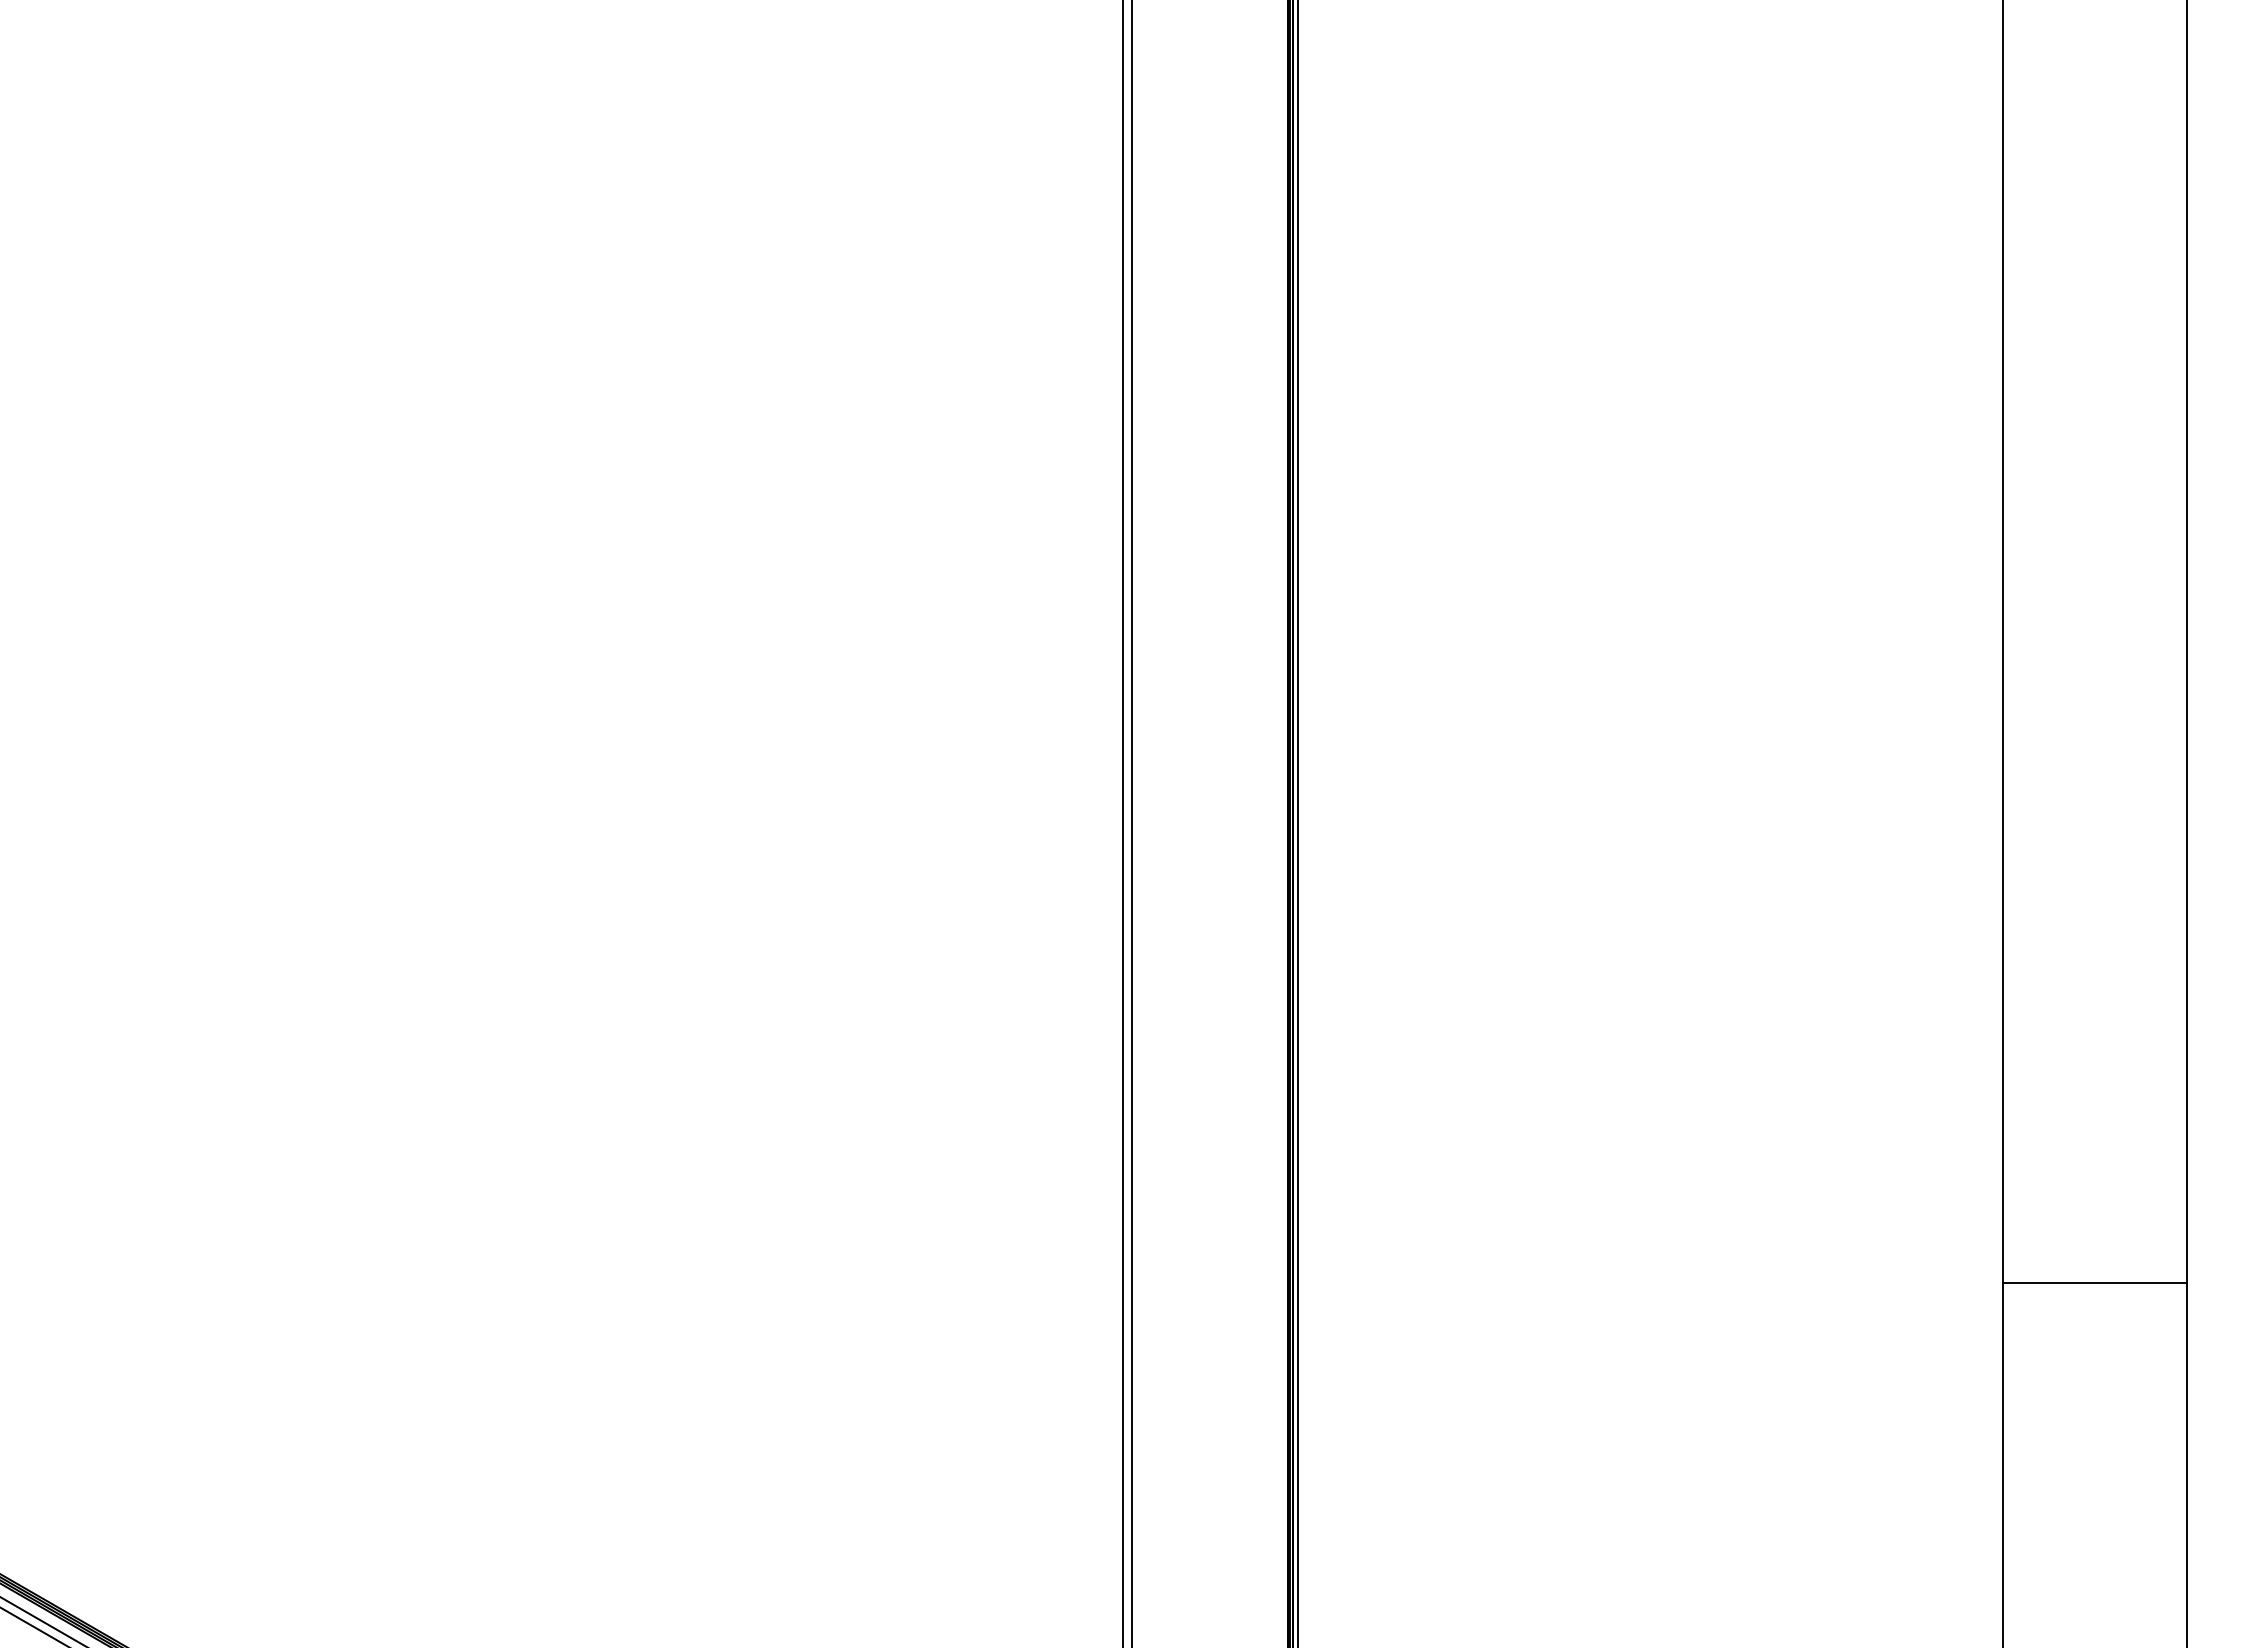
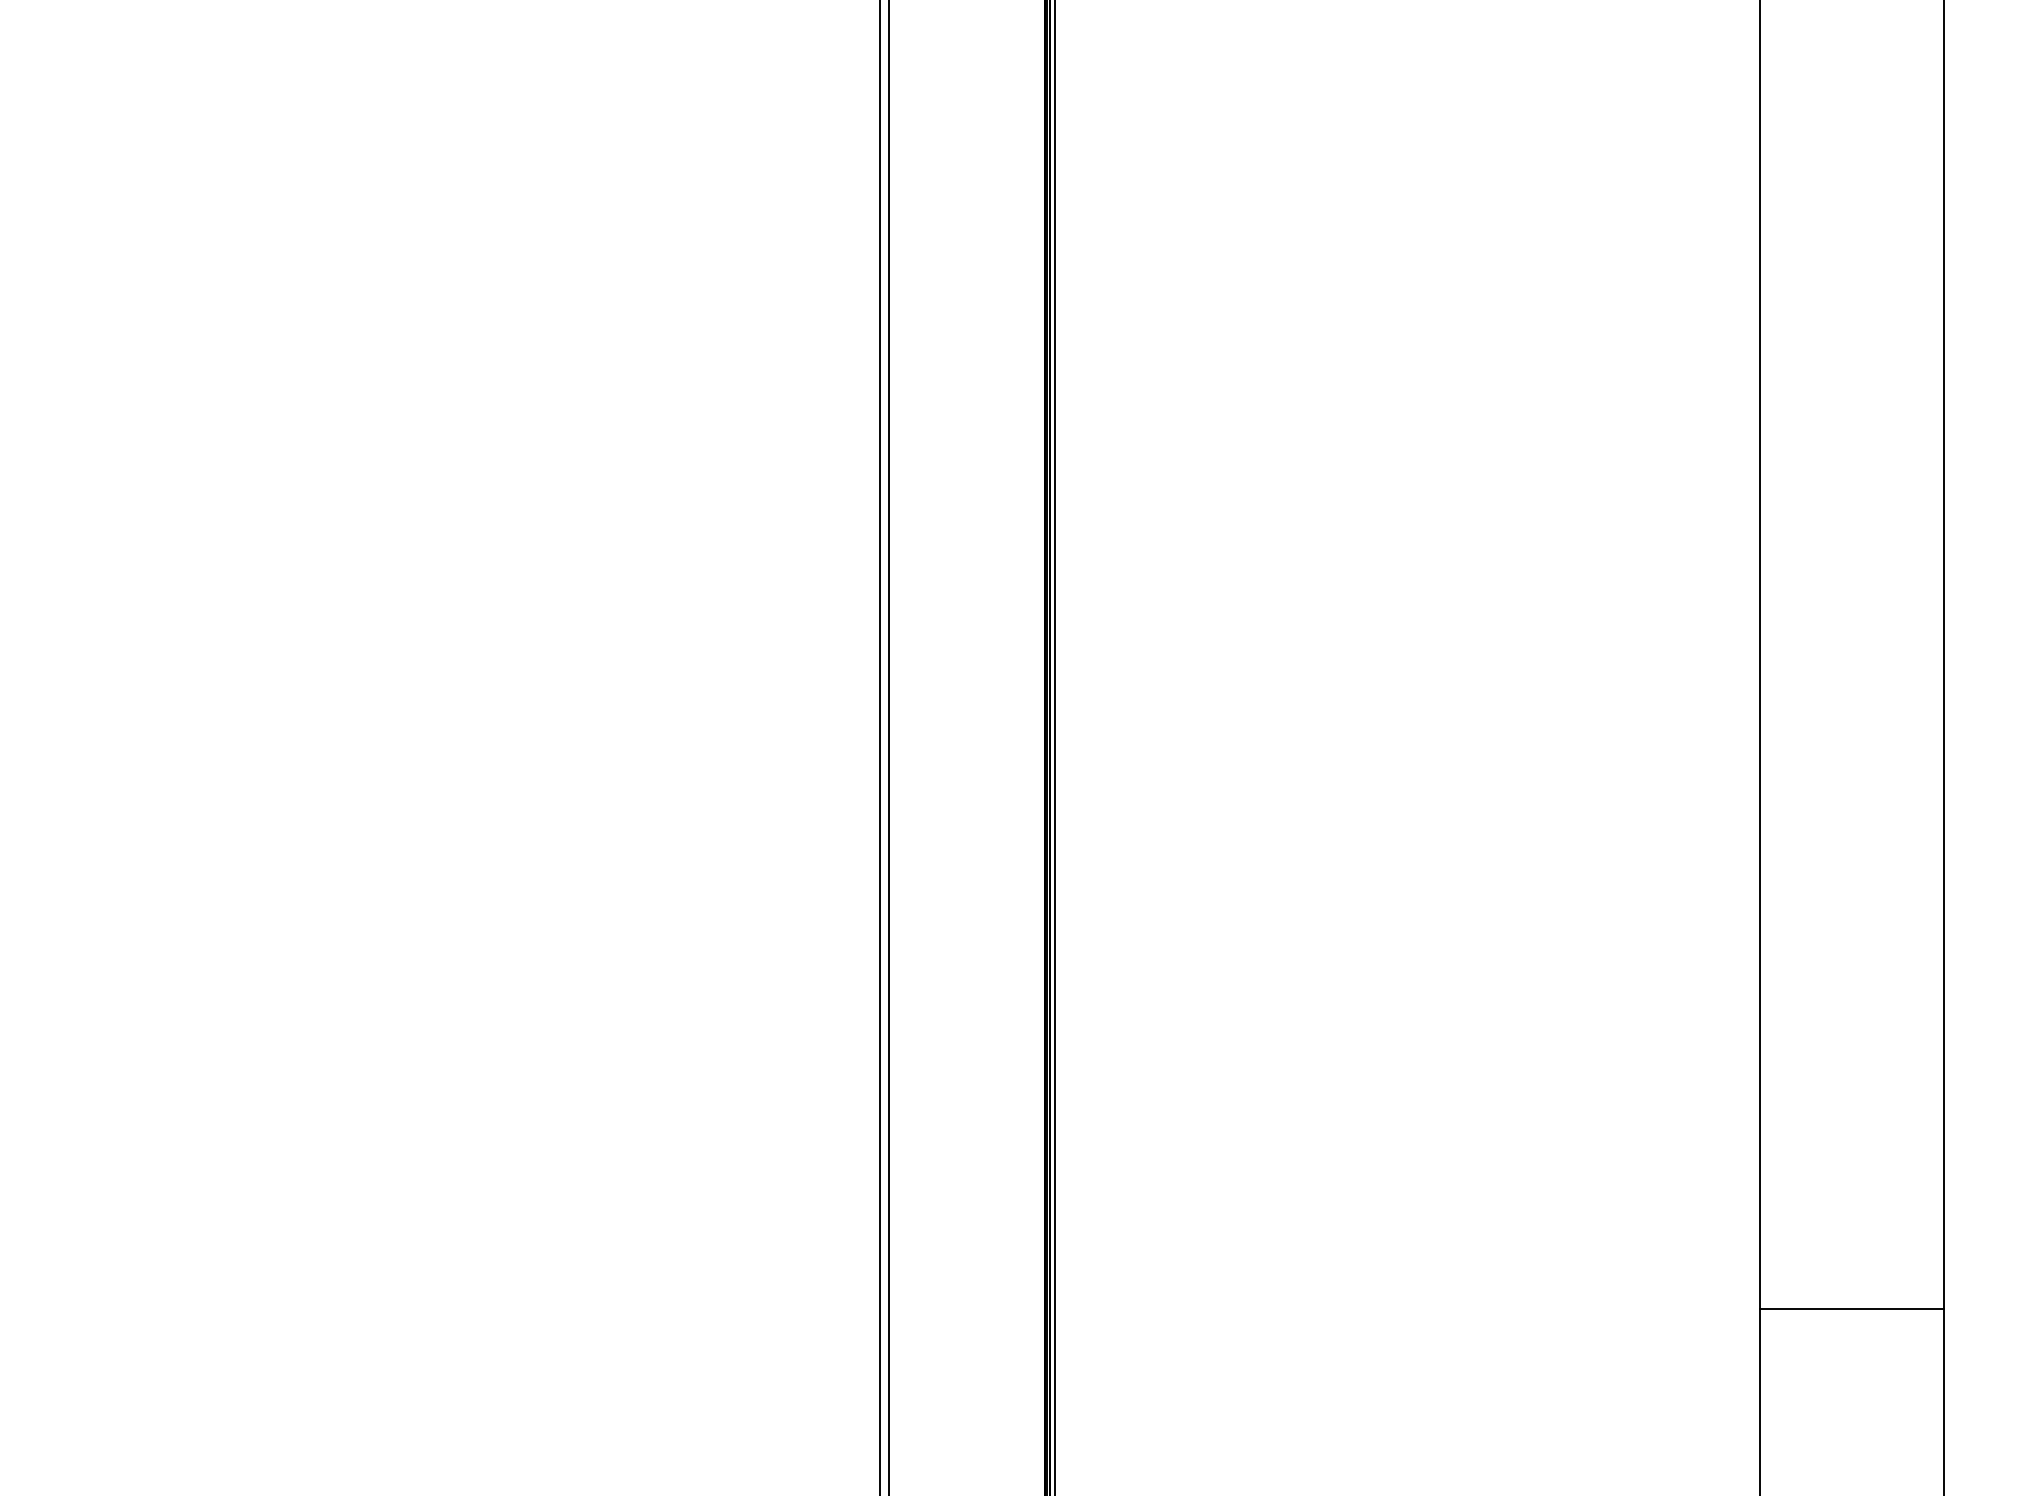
line: (2094, 1283) -> (1851, 1309), moved

